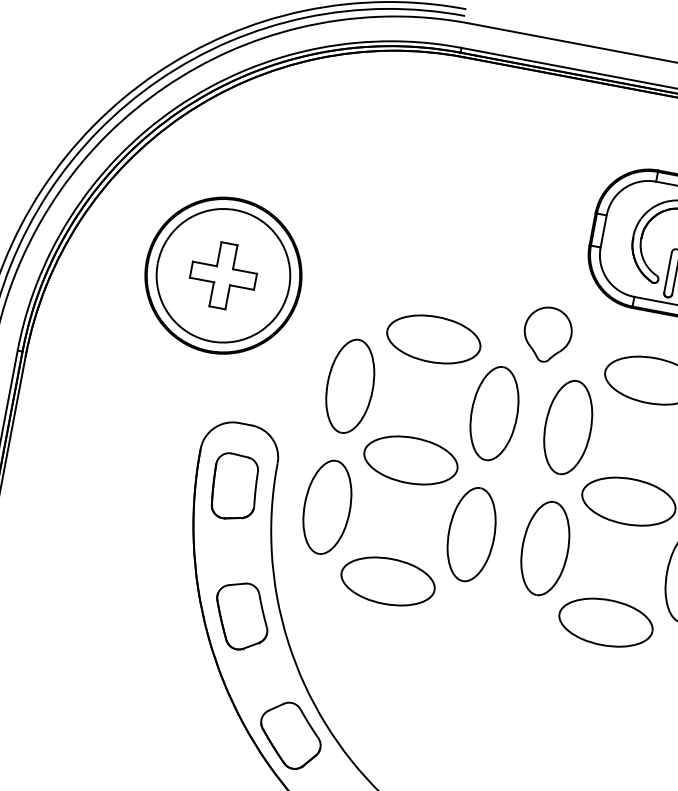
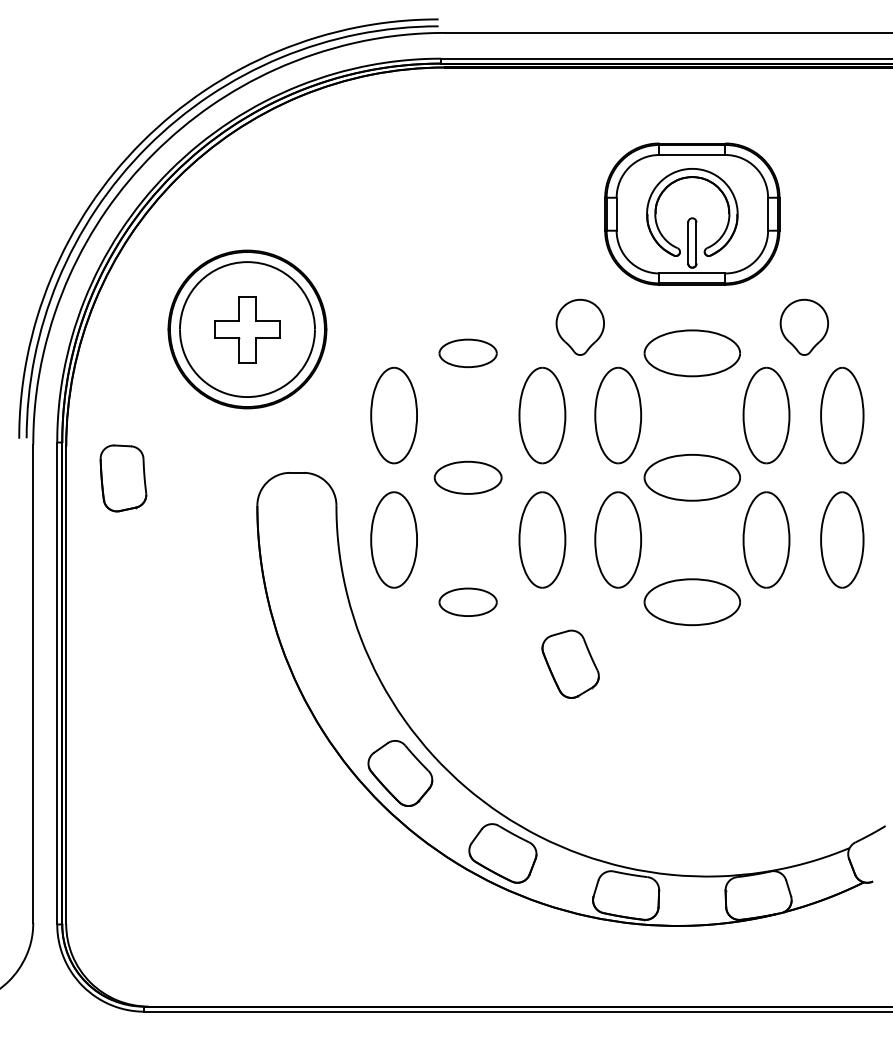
part: (433, 339) -> (467, 353), size x0.6
part: (410, 460) -> (467, 477), size x0.7
part: (234, 487) -> (123, 478), moved
part: (387, 581) -> (467, 602), size x0.6
part: (241, 615) -> (570, 663), moved

